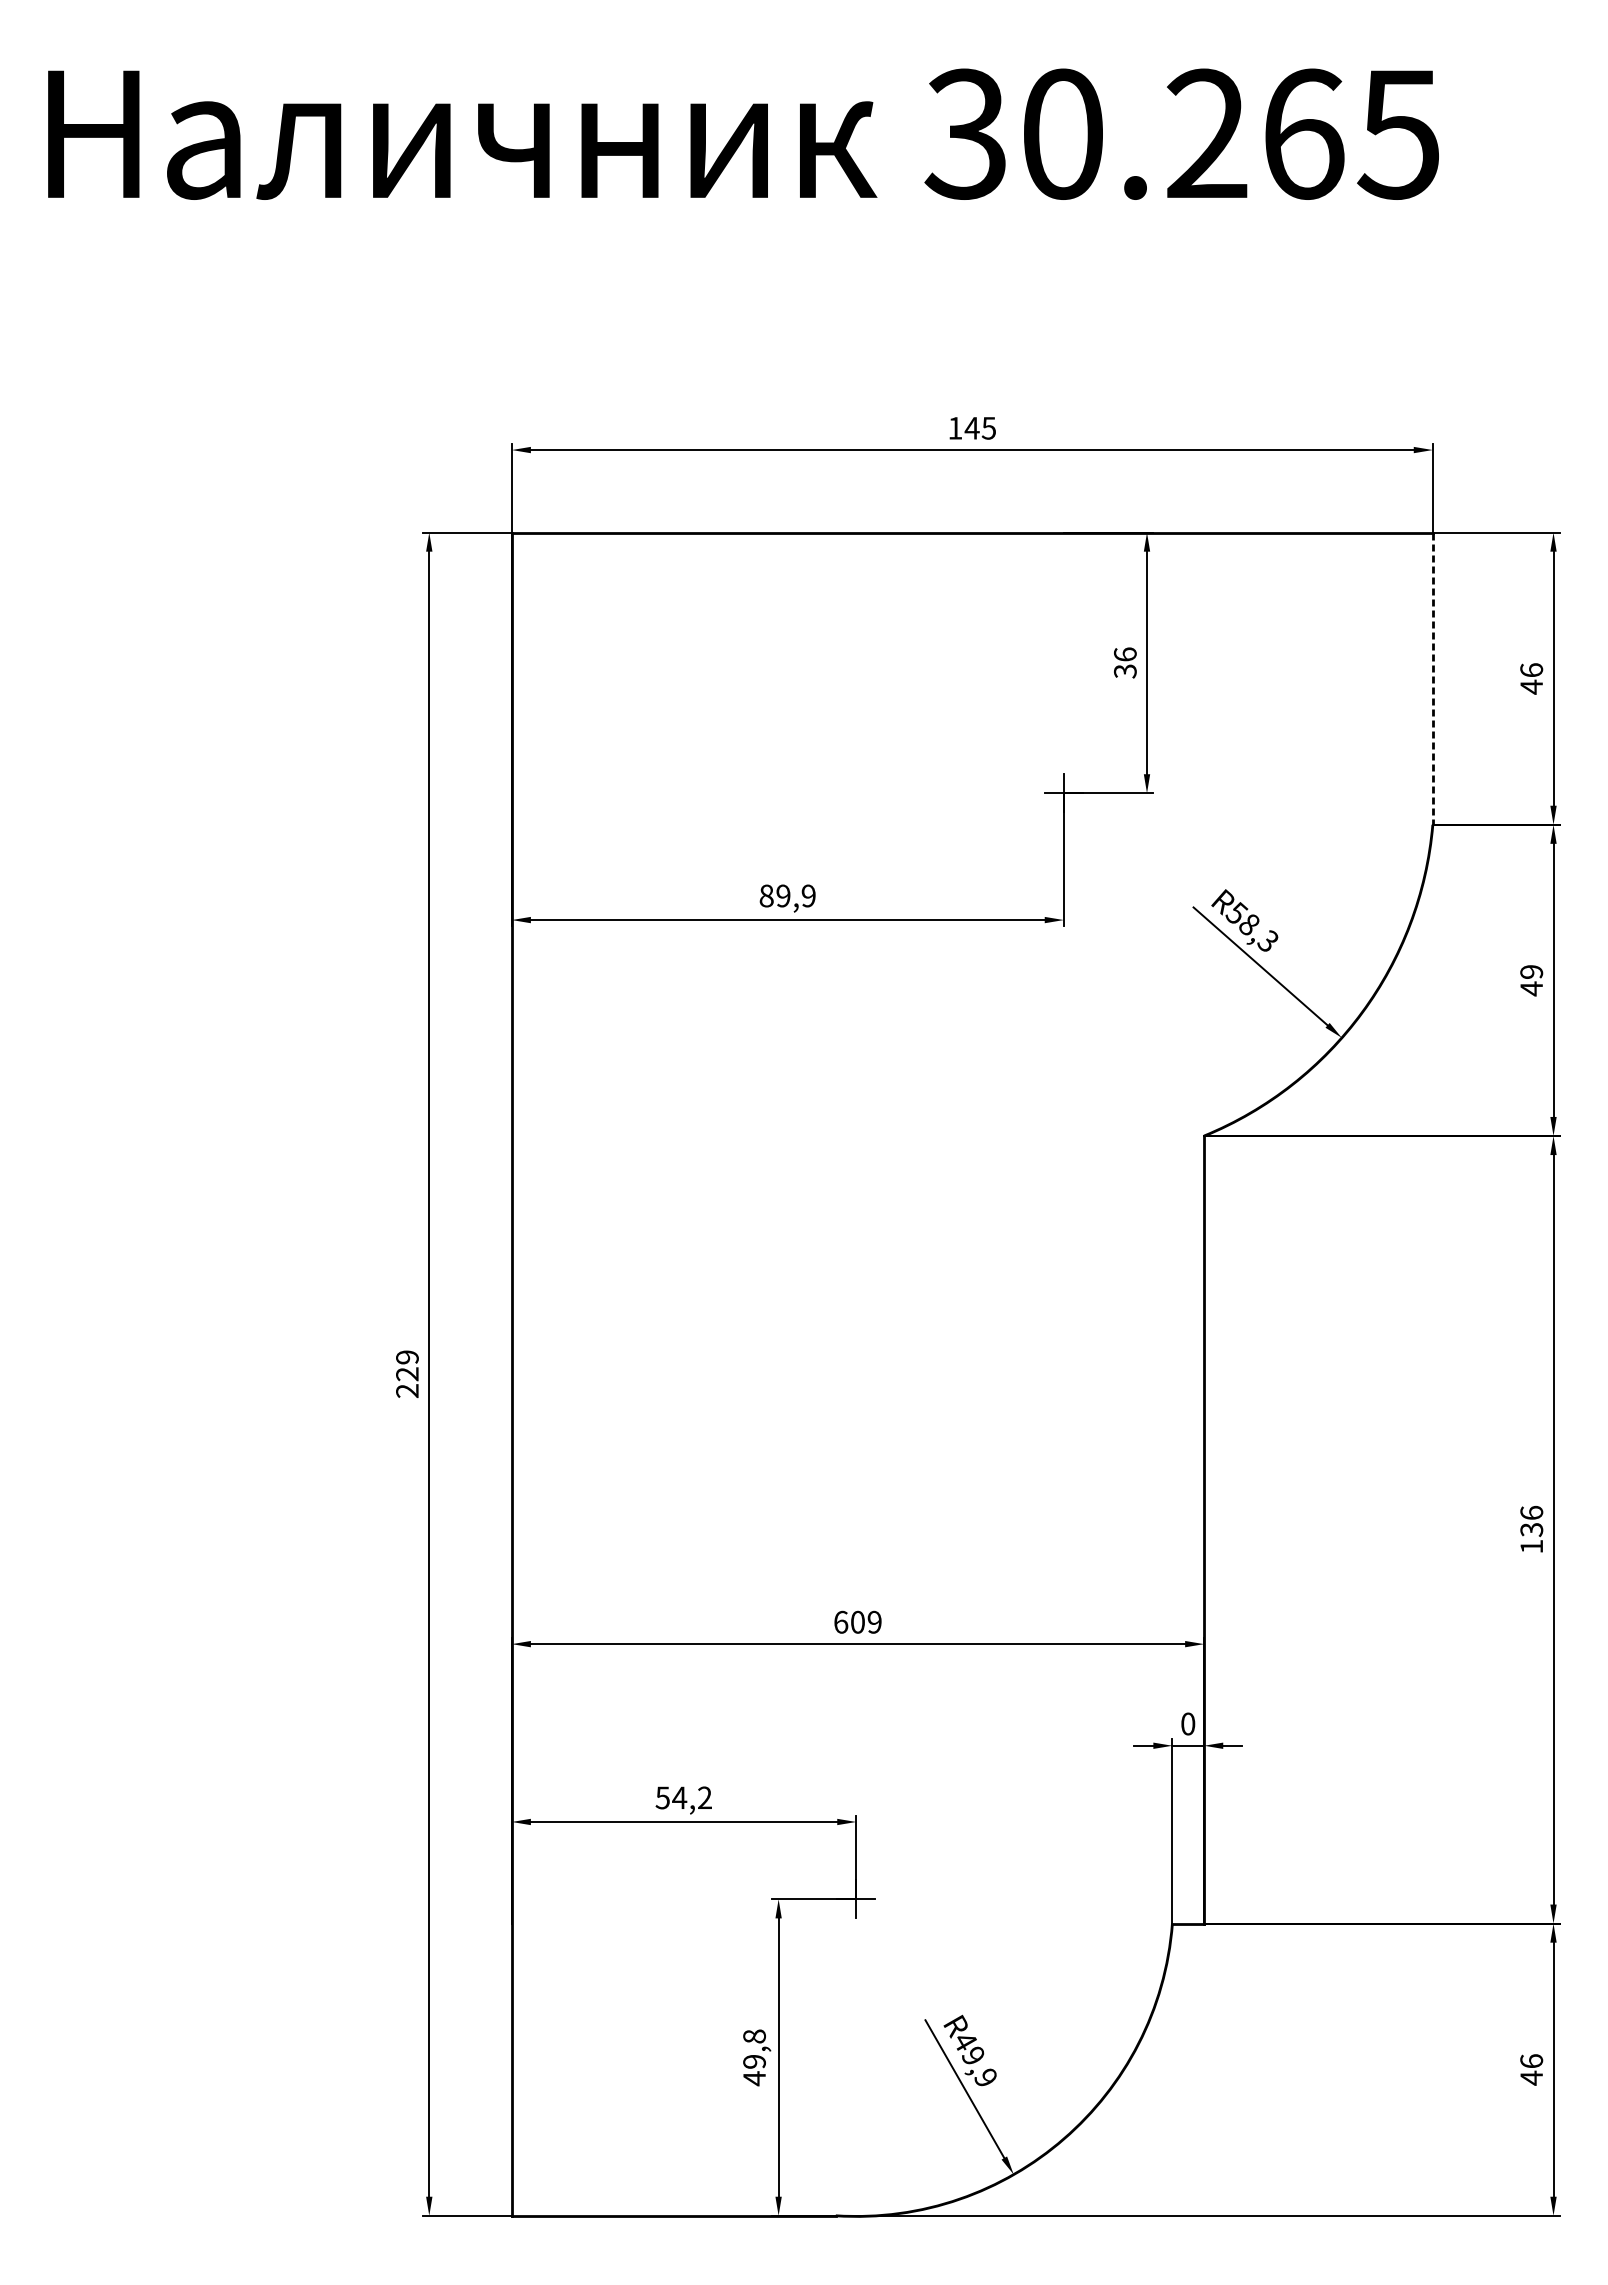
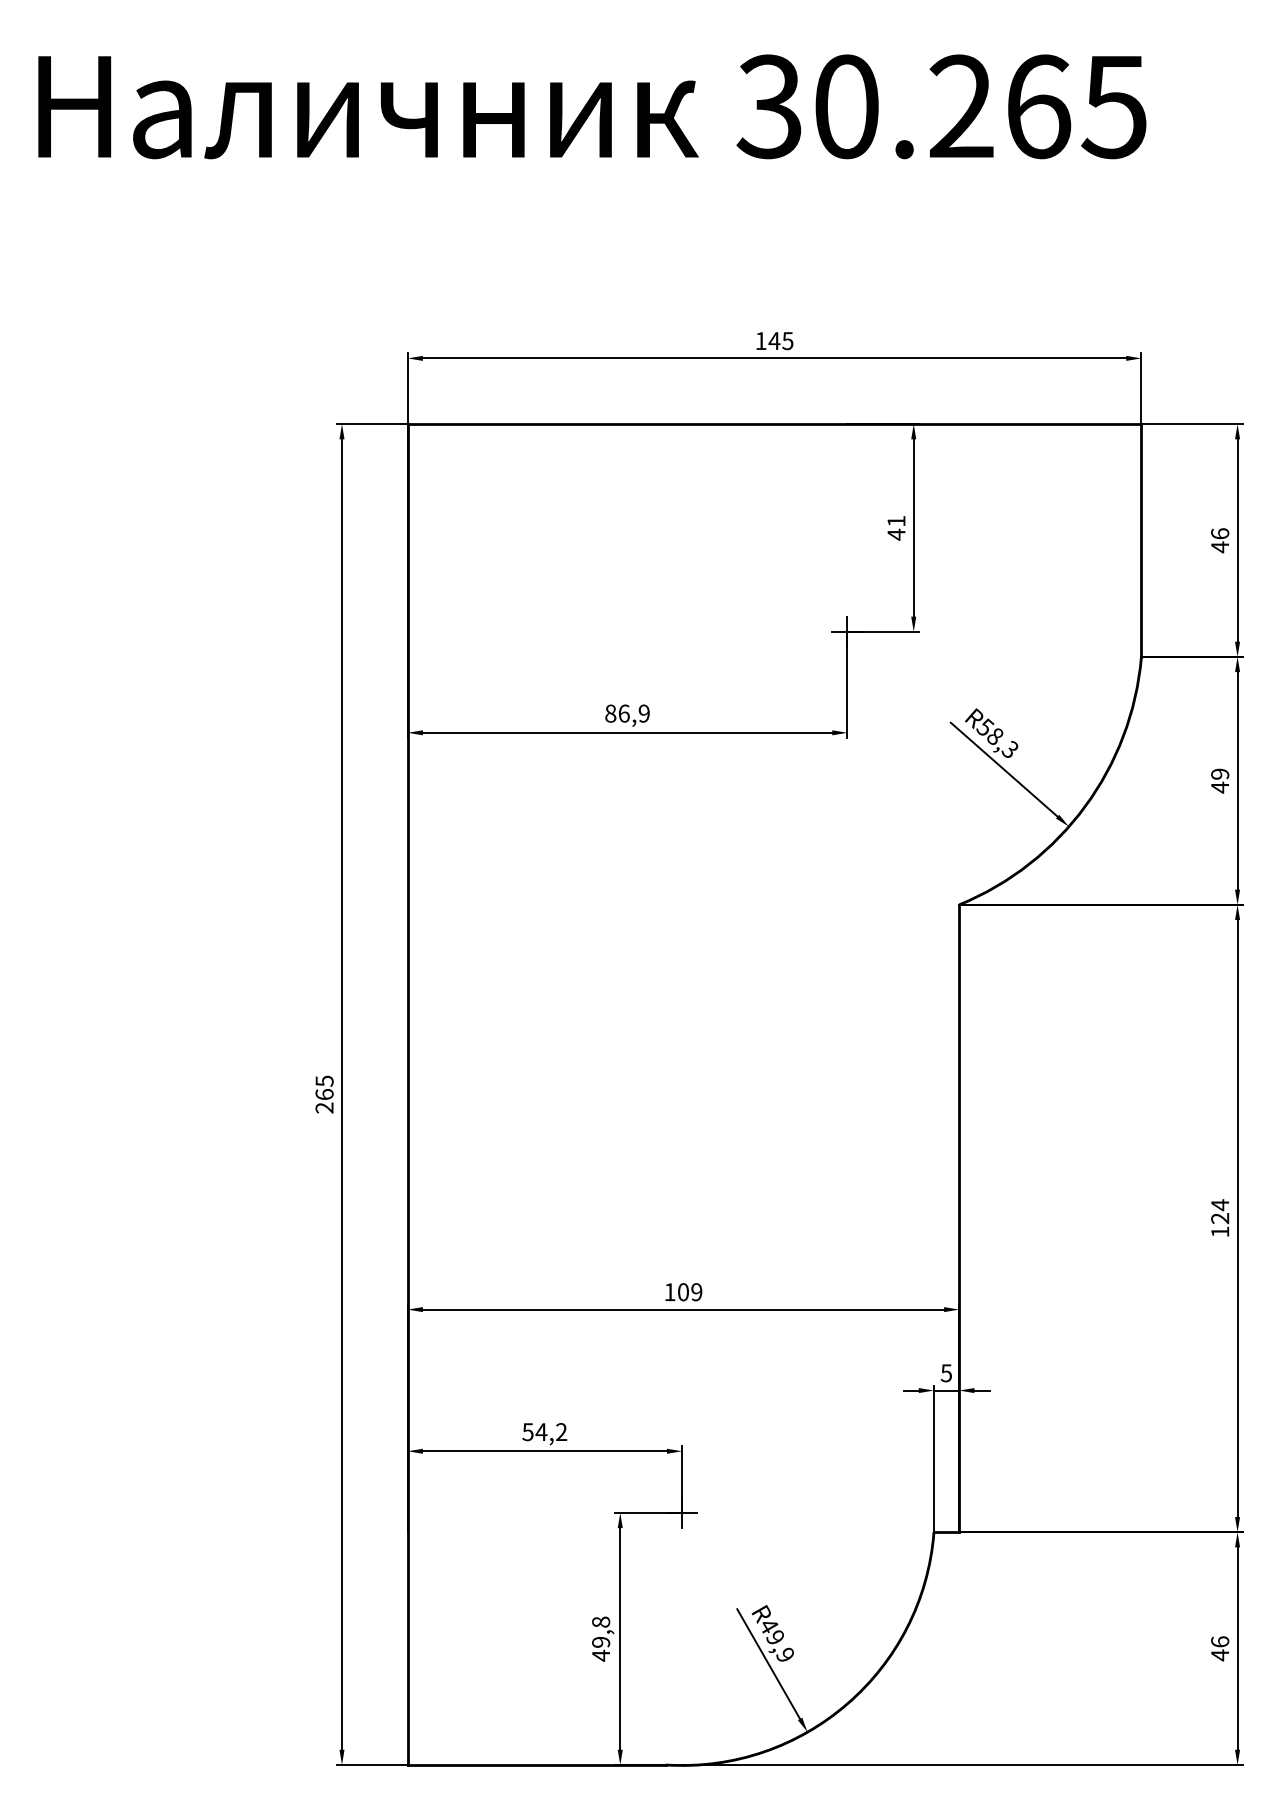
text: (1125, 663) -> (896, 528), 36 -> 41
line: (1432, 679) -> (1141, 541), dashed -> solid
text: (783, 895) -> (624, 713), 89,9 -> 86,9
text: (407, 1365) -> (324, 1087), 229 -> 265
text: (1531, 1521) -> (1220, 1211), 136 -> 124
text: (841, 1621) -> (670, 1291), 609 -> 109
text: (1188, 1723) -> (946, 1372), 0 -> 5

